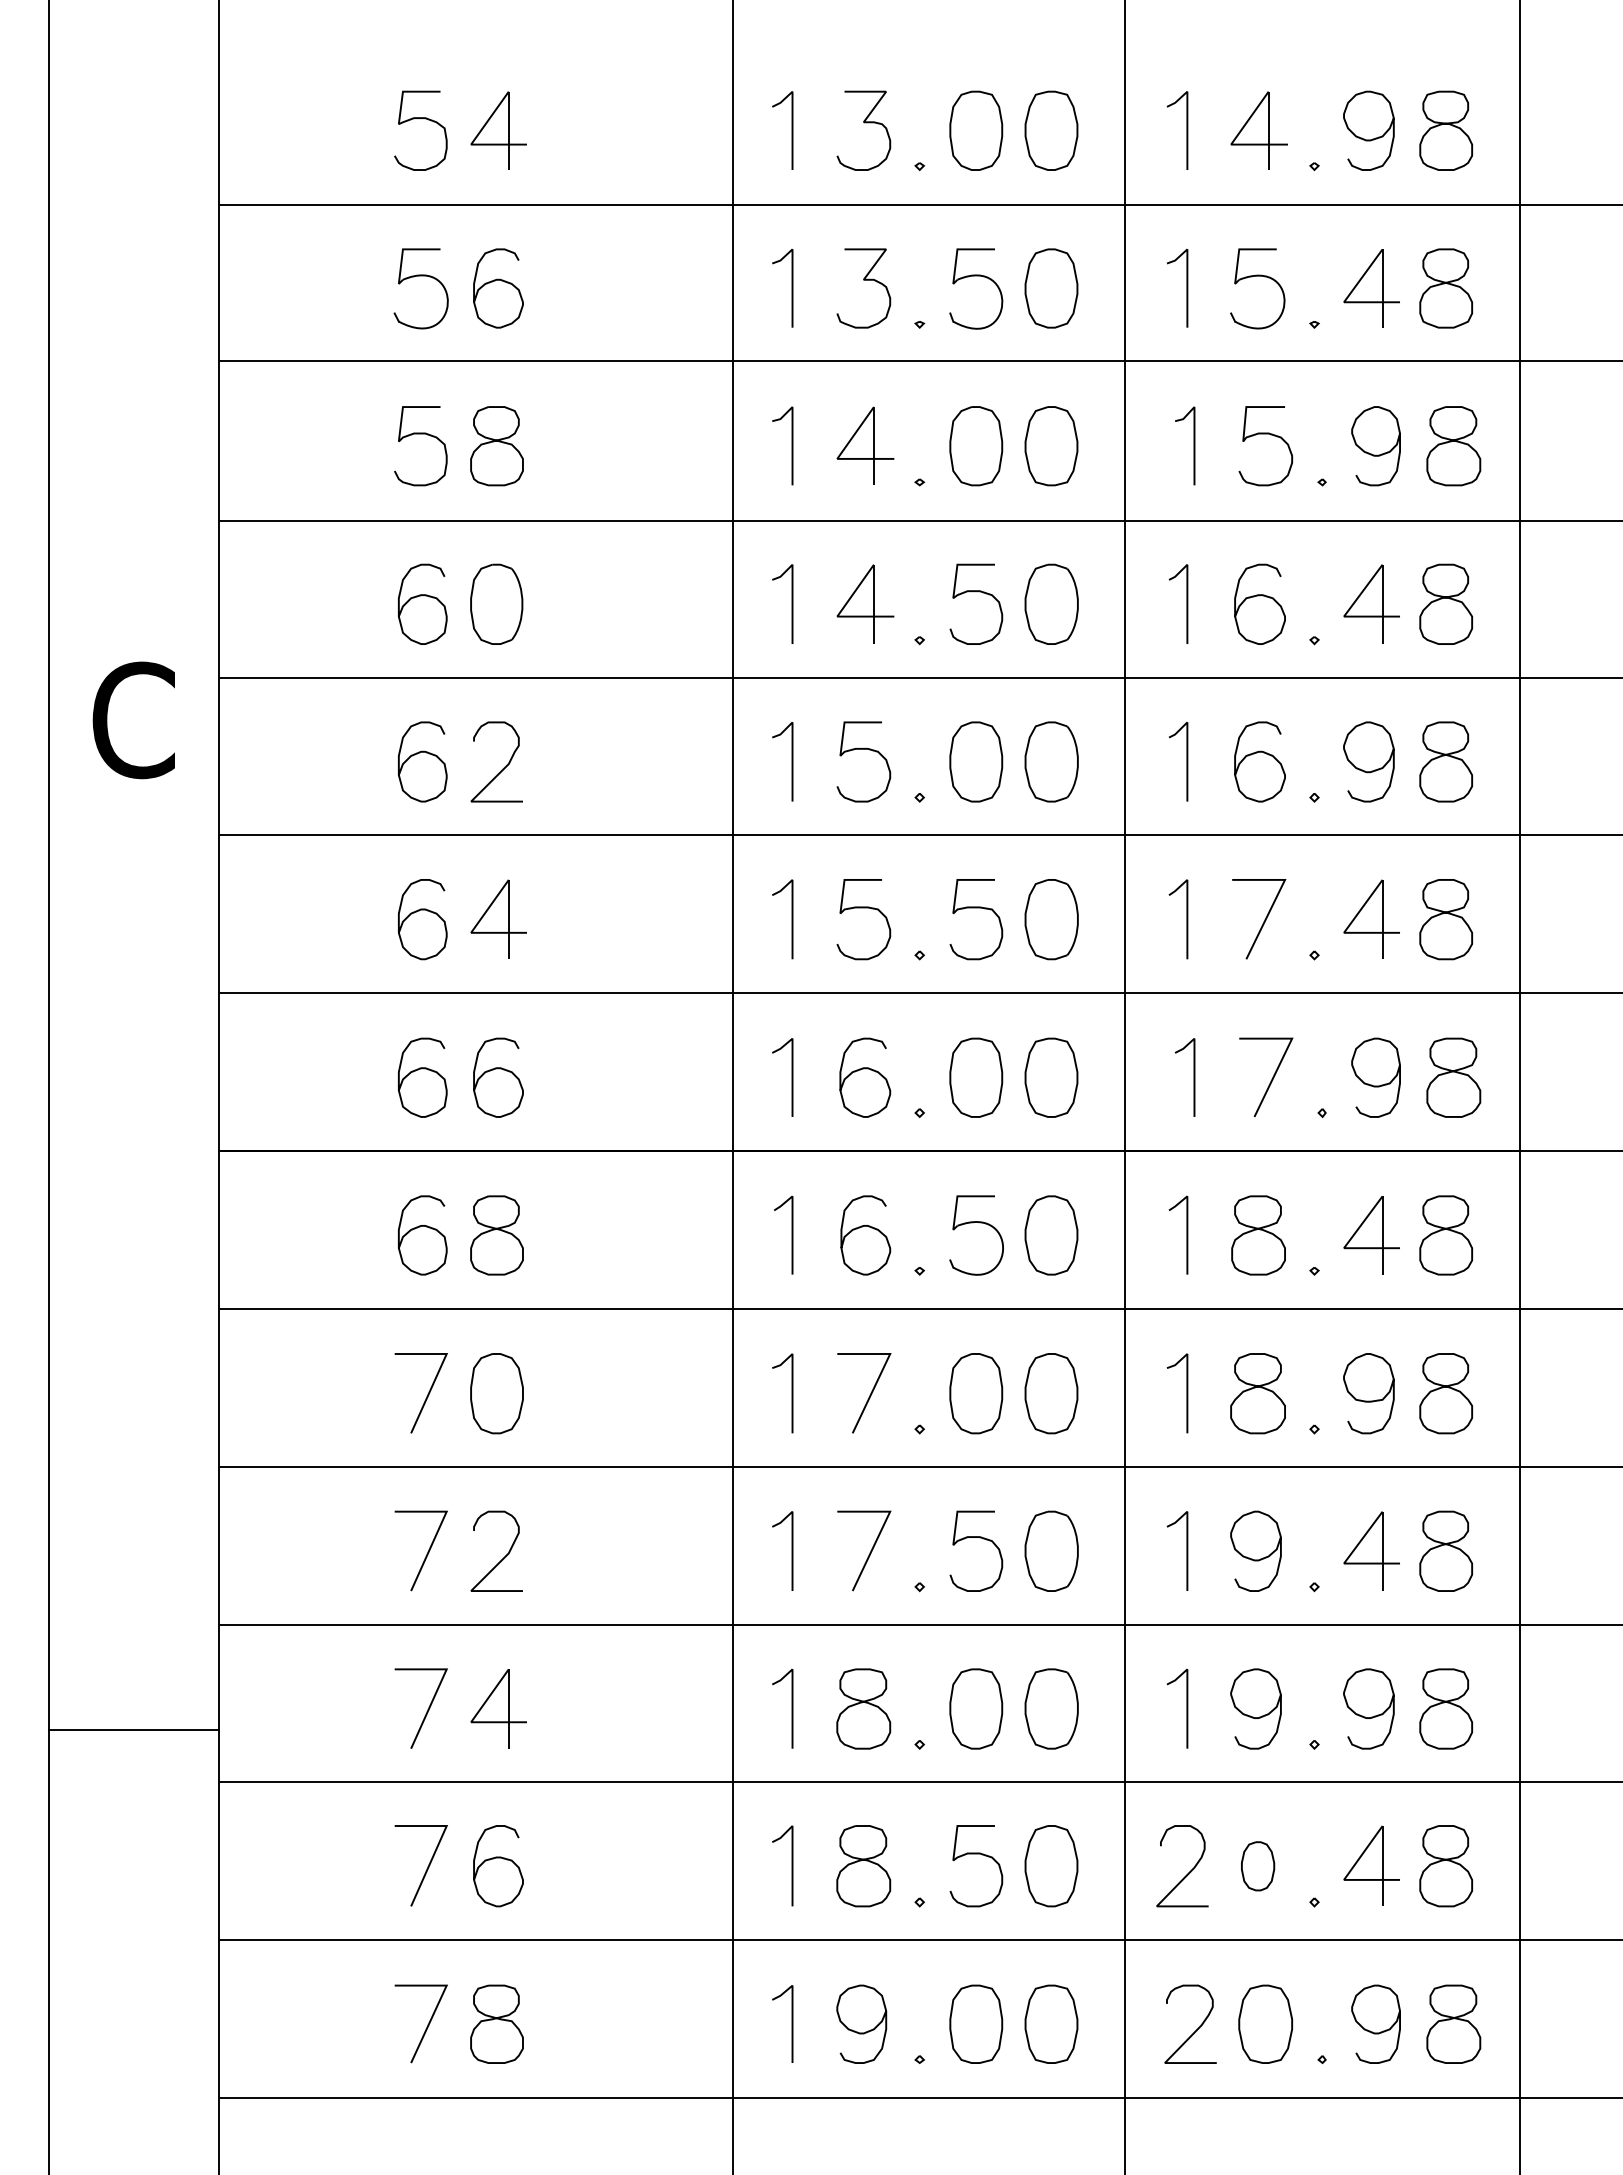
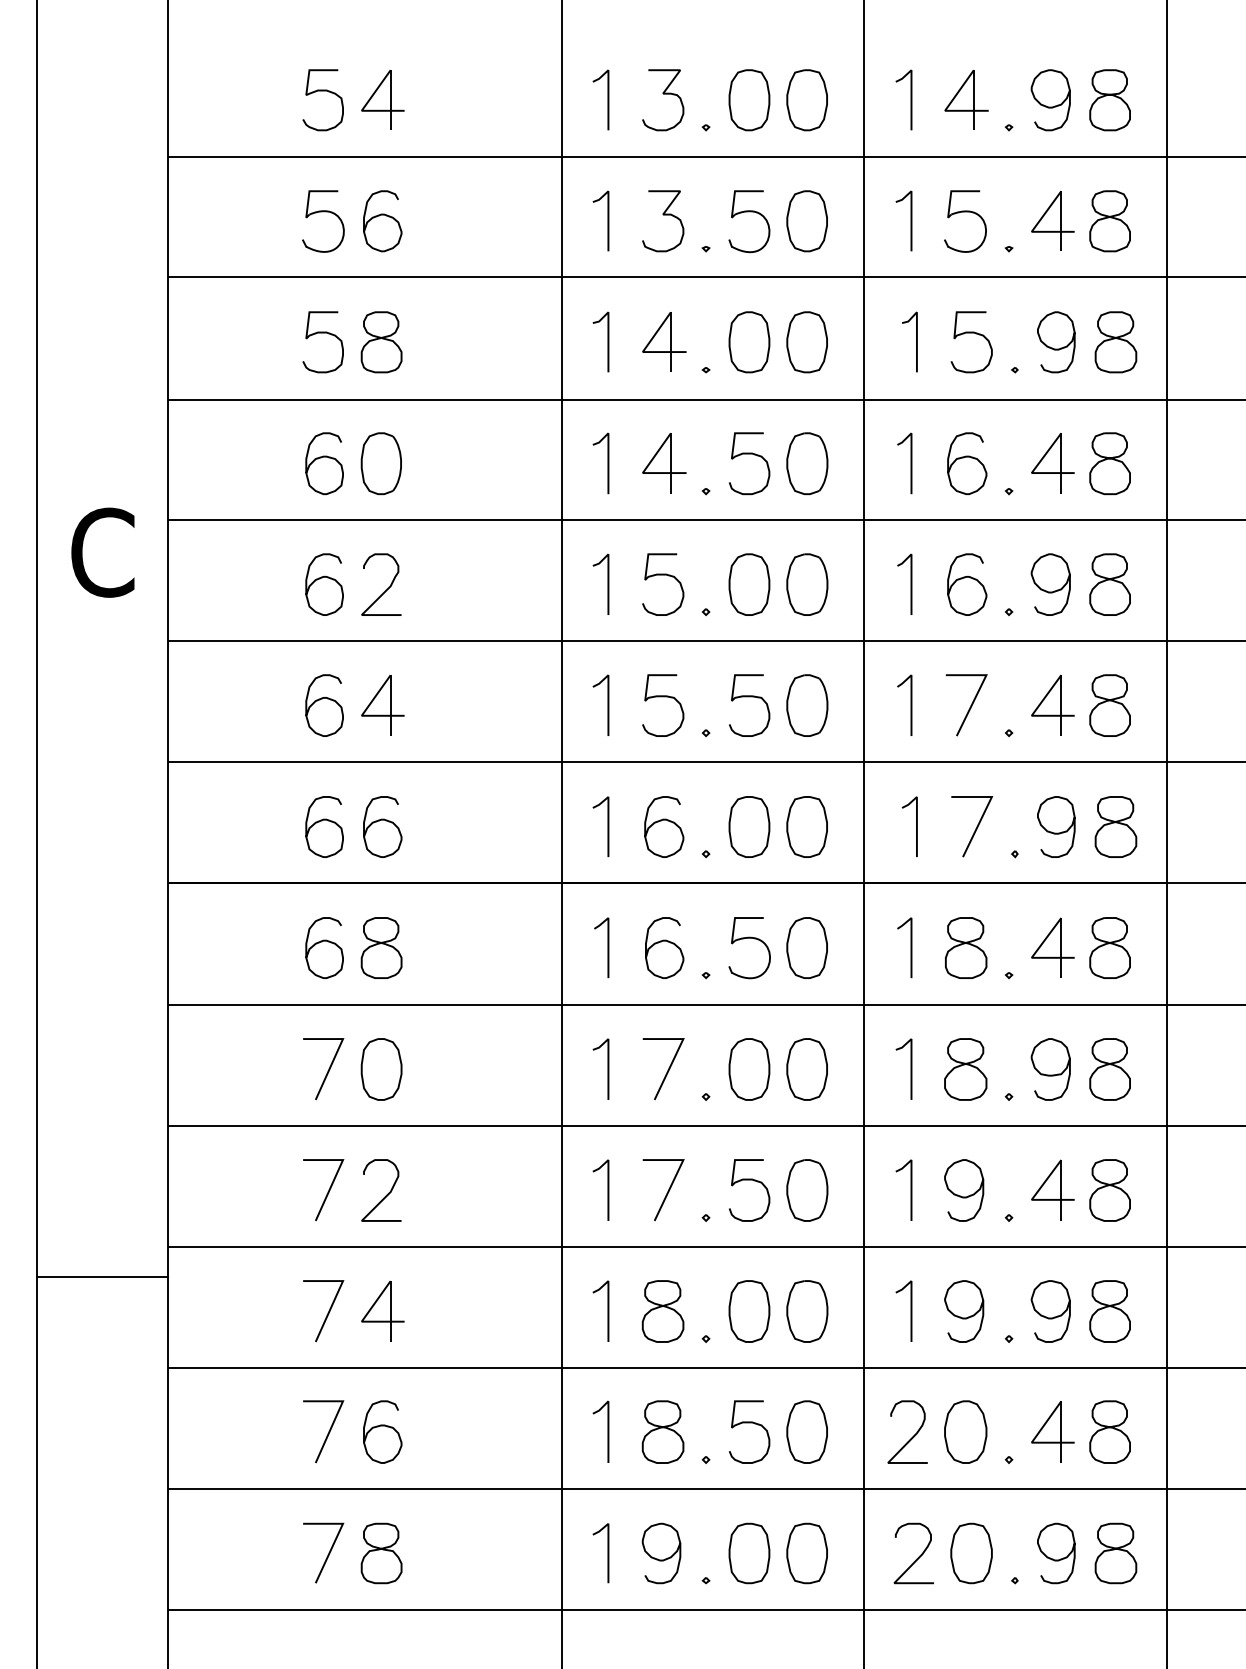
line: (133, 1729) -> (102, 1276), moved
part: (1257, 1866) -> (965, 1432), size x1.67

